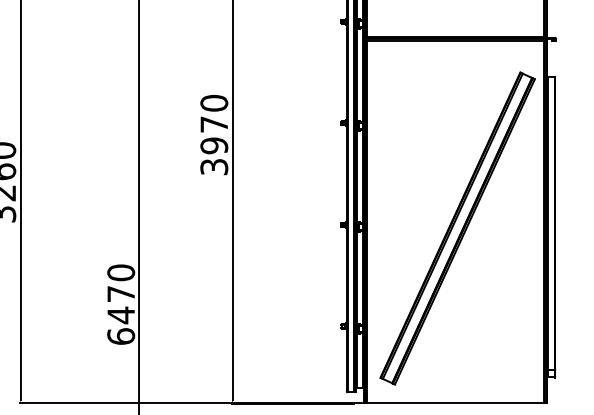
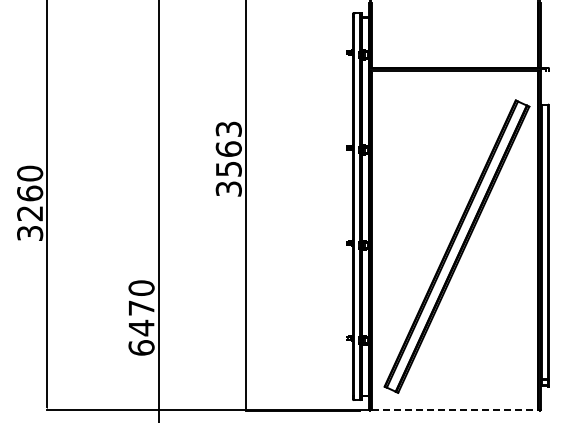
text: (213, 124) -> (228, 149), 3970 -> 3563
line: (456, 403) -> (455, 410), solid -> dashed

